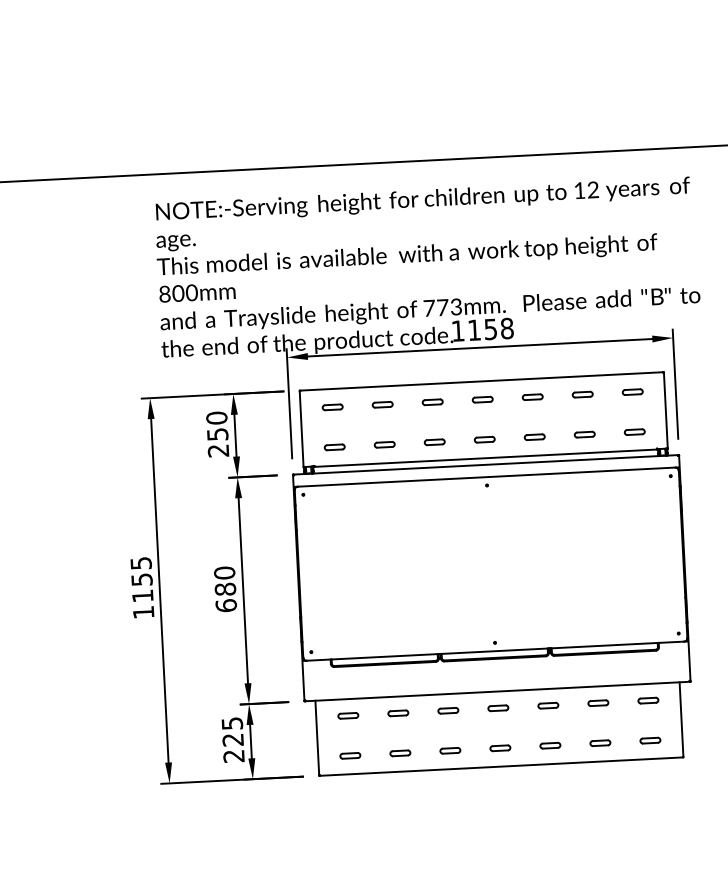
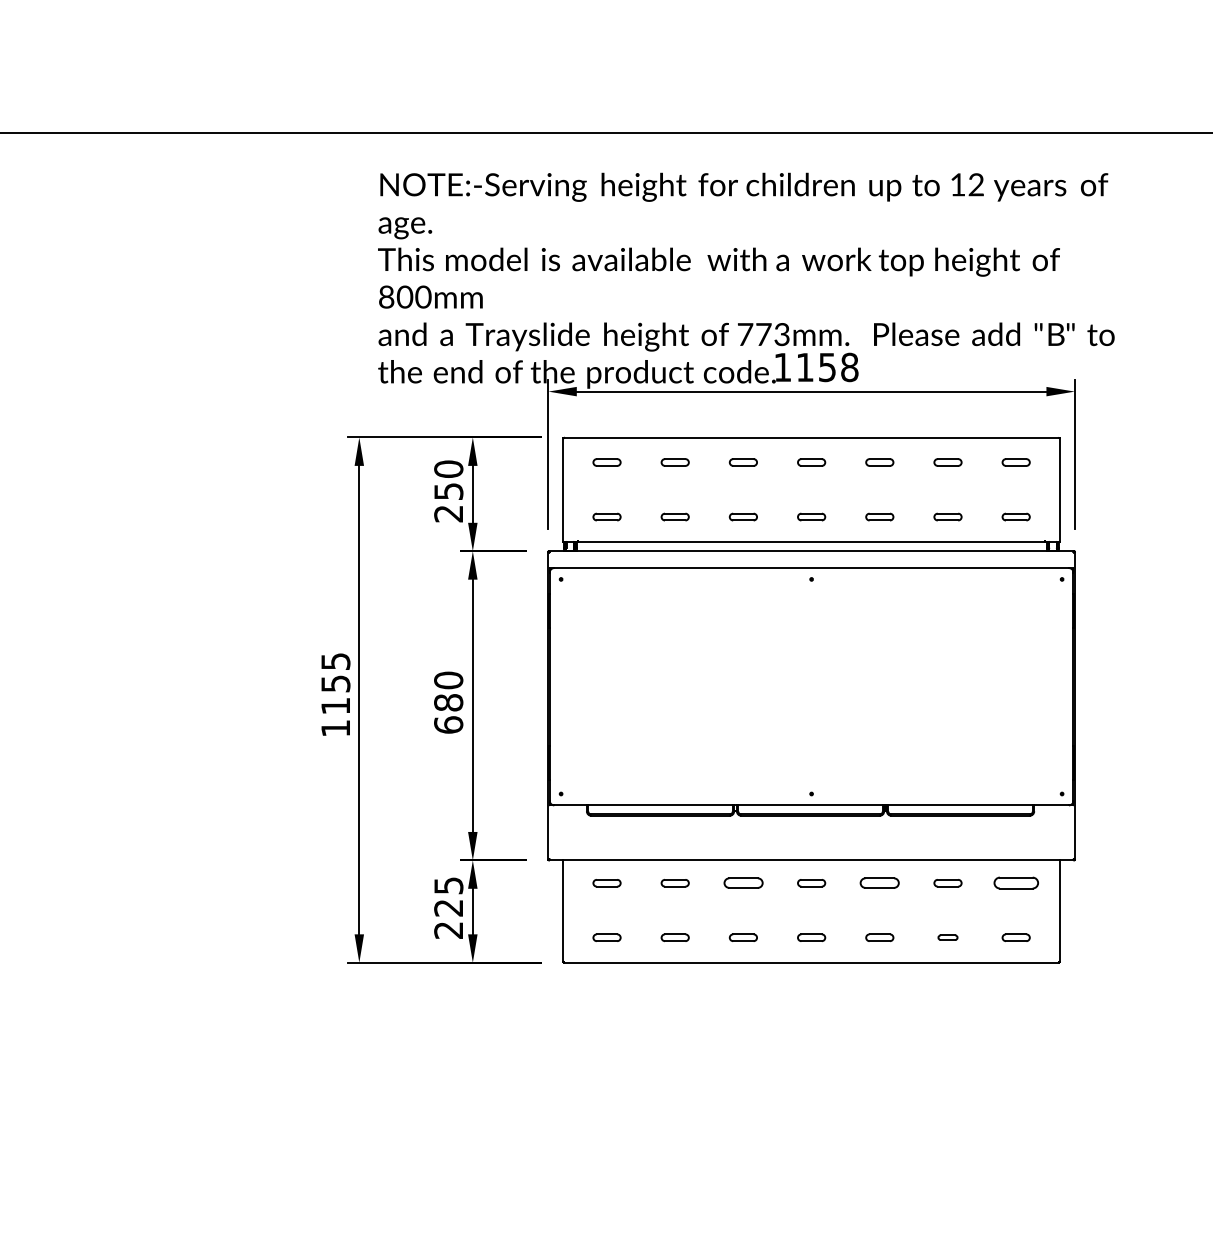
part: (647, 700) -> (1015, 883), size x1.6
part: (548, 705) -> (879, 883), size x1.4
part: (447, 711) -> (742, 883), size x1.4
part: (600, 743) -> (947, 937), size x0.7

